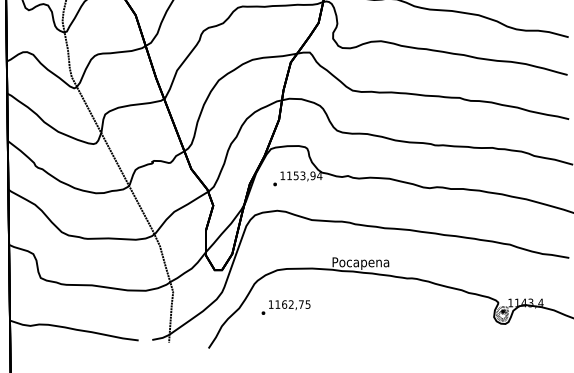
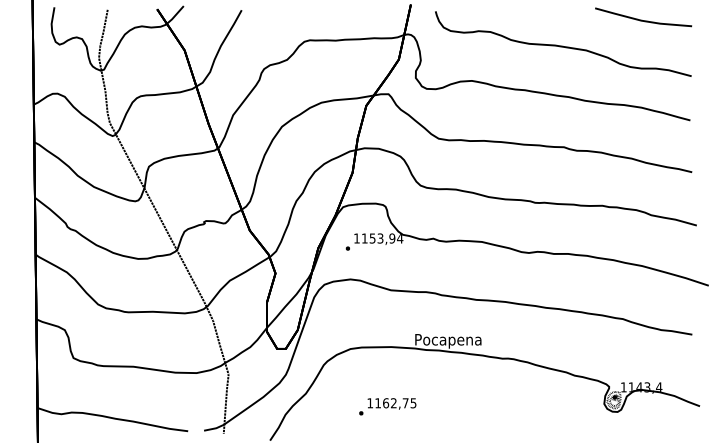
text: (285, 307) -> (387, 406), moved

